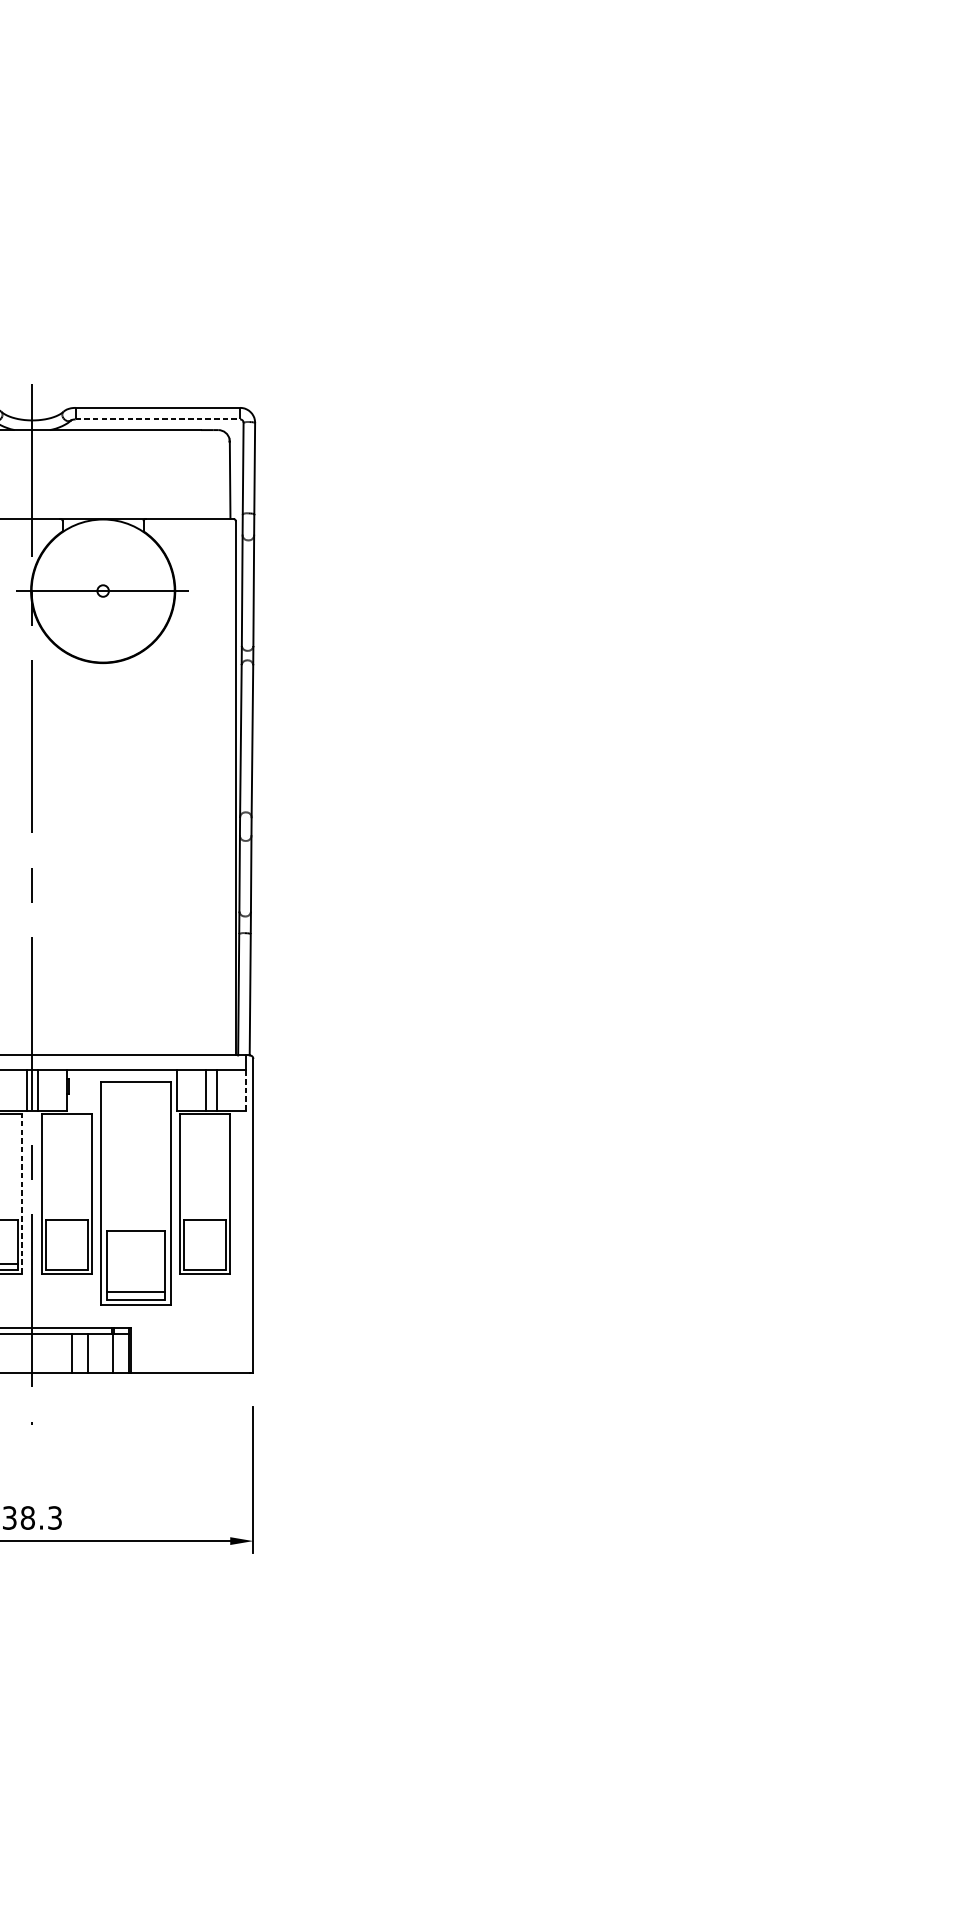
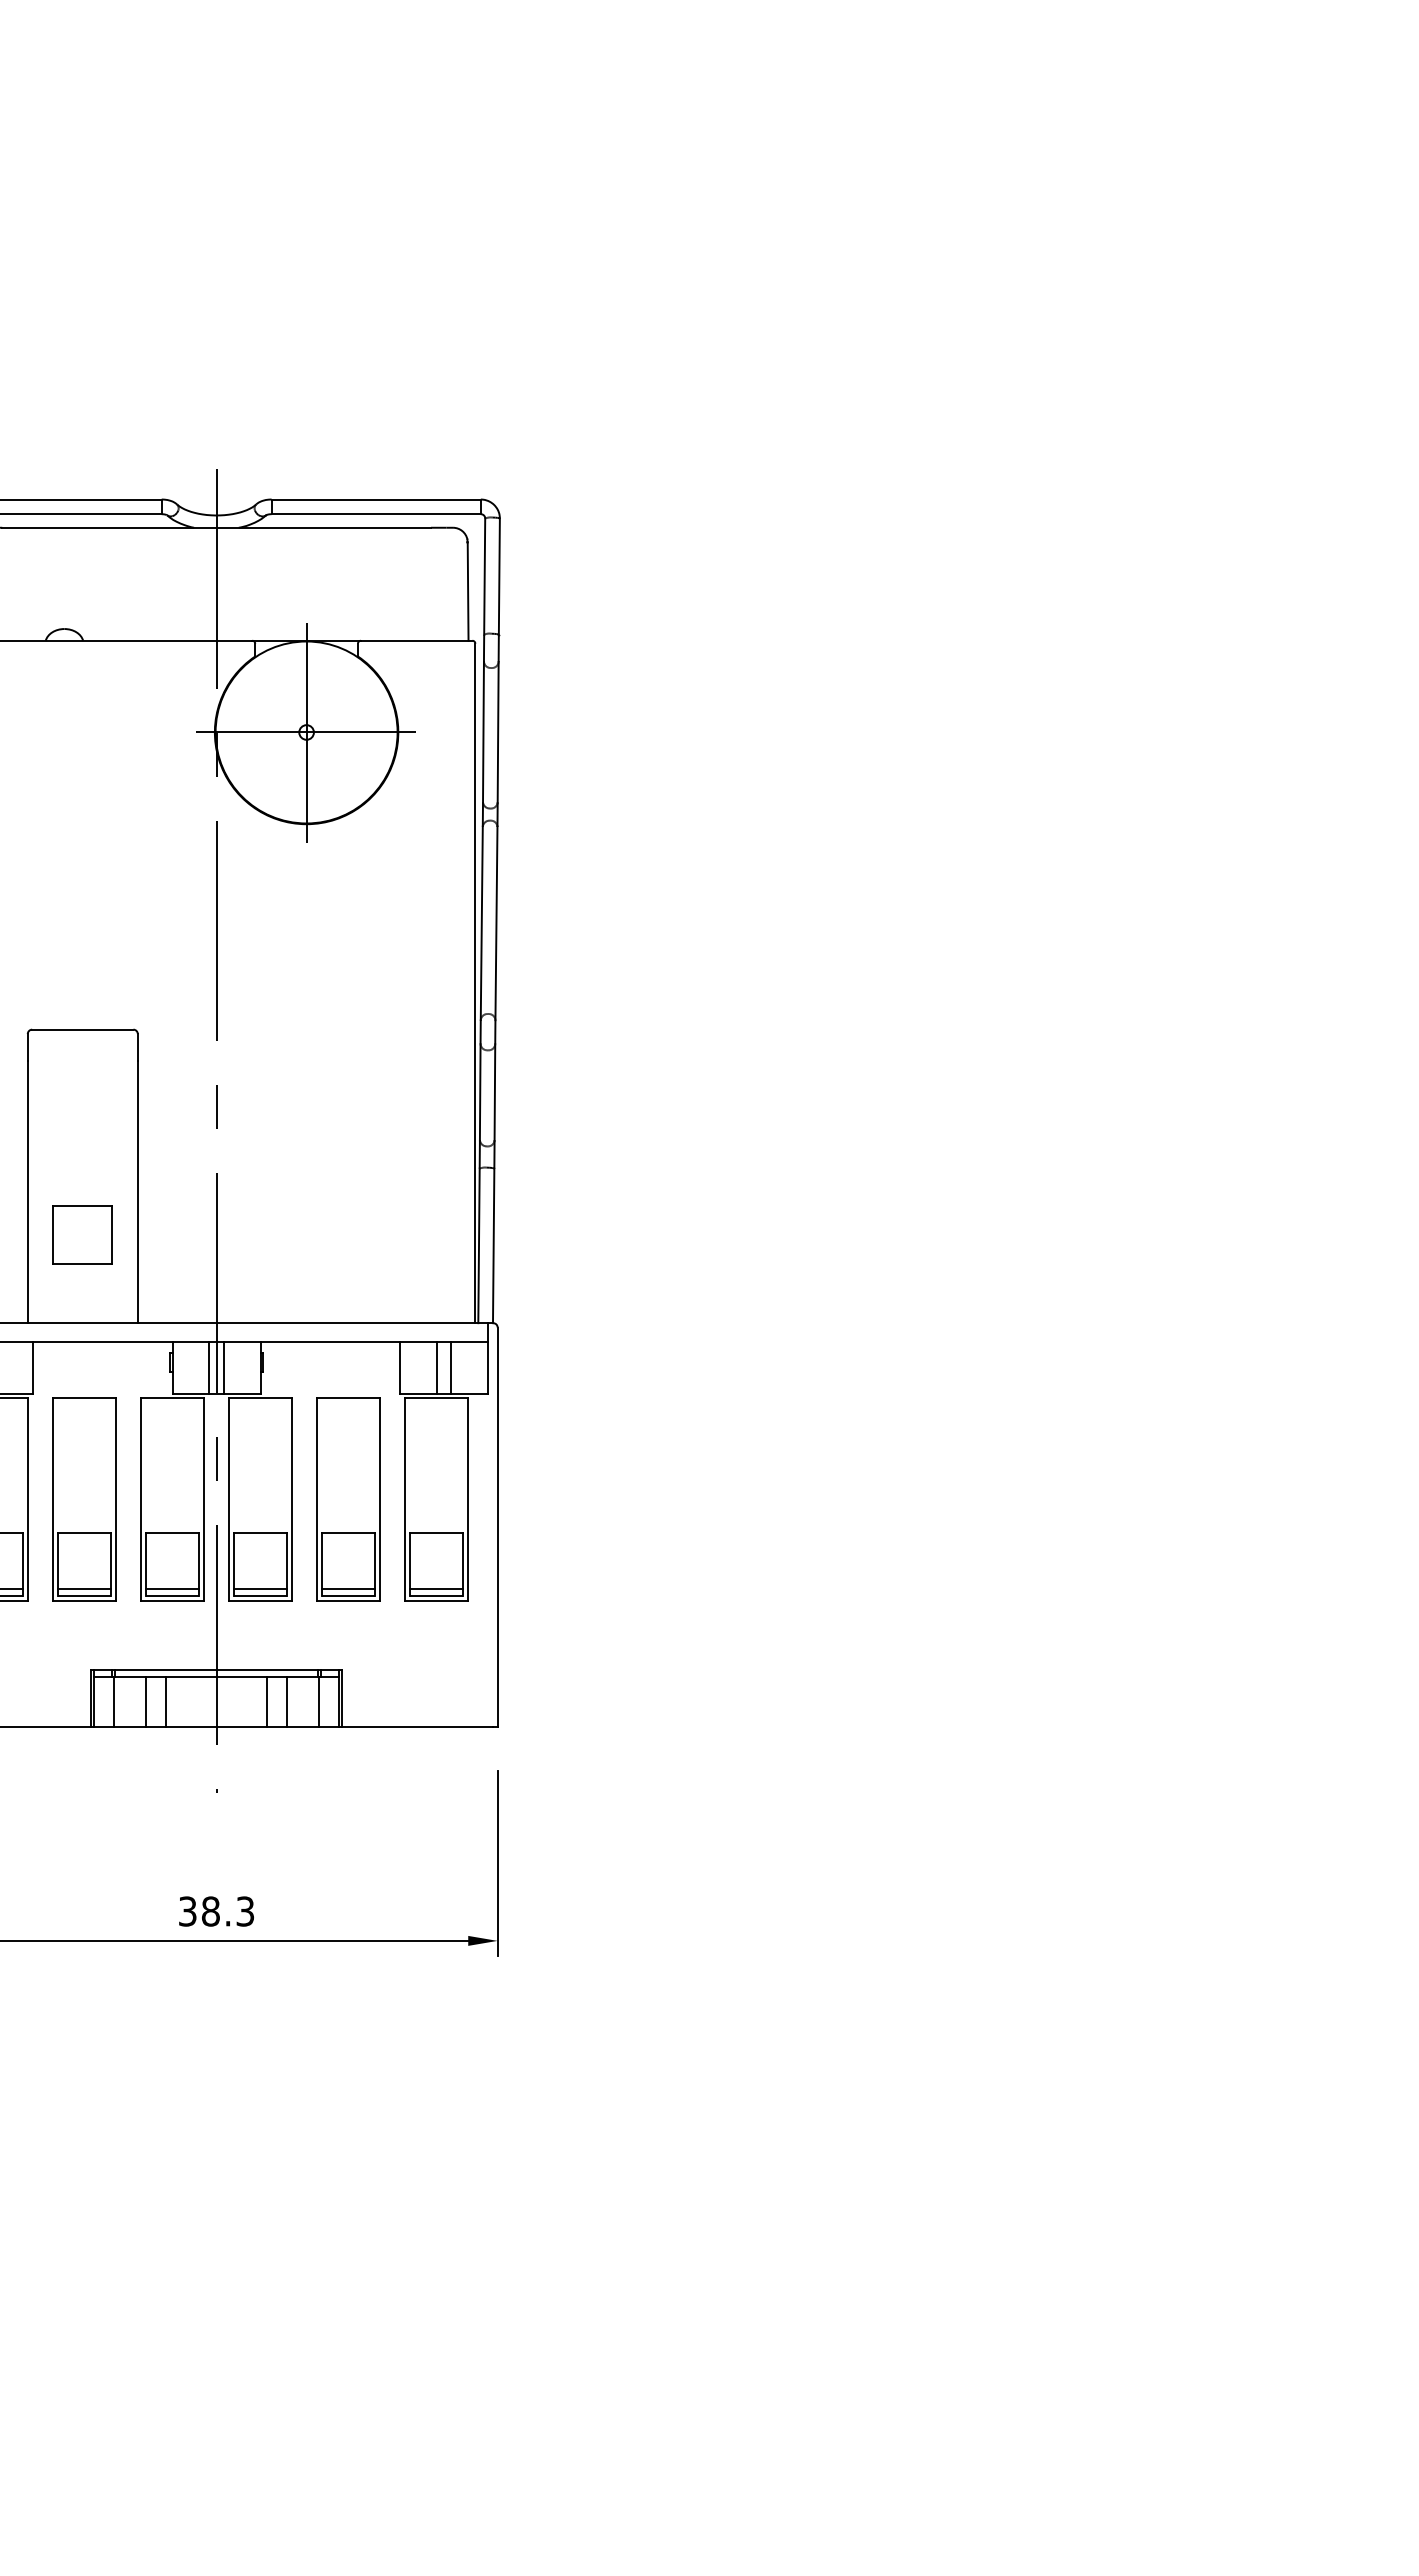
line: (158, 419) -> (376, 514), dashed -> solid
line: (103, 591) -> (306, 733), added
line: (246, 1090) -> (488, 1367), dashed -> solid
line: (22, 1193) -> (203, 1498), dashed -> solid
part: (136, 1194) -> (348, 1499), size x0.71
line: (66, 1264) -> (259, 1588), added
line: (205, 1264) -> (436, 1588), added

